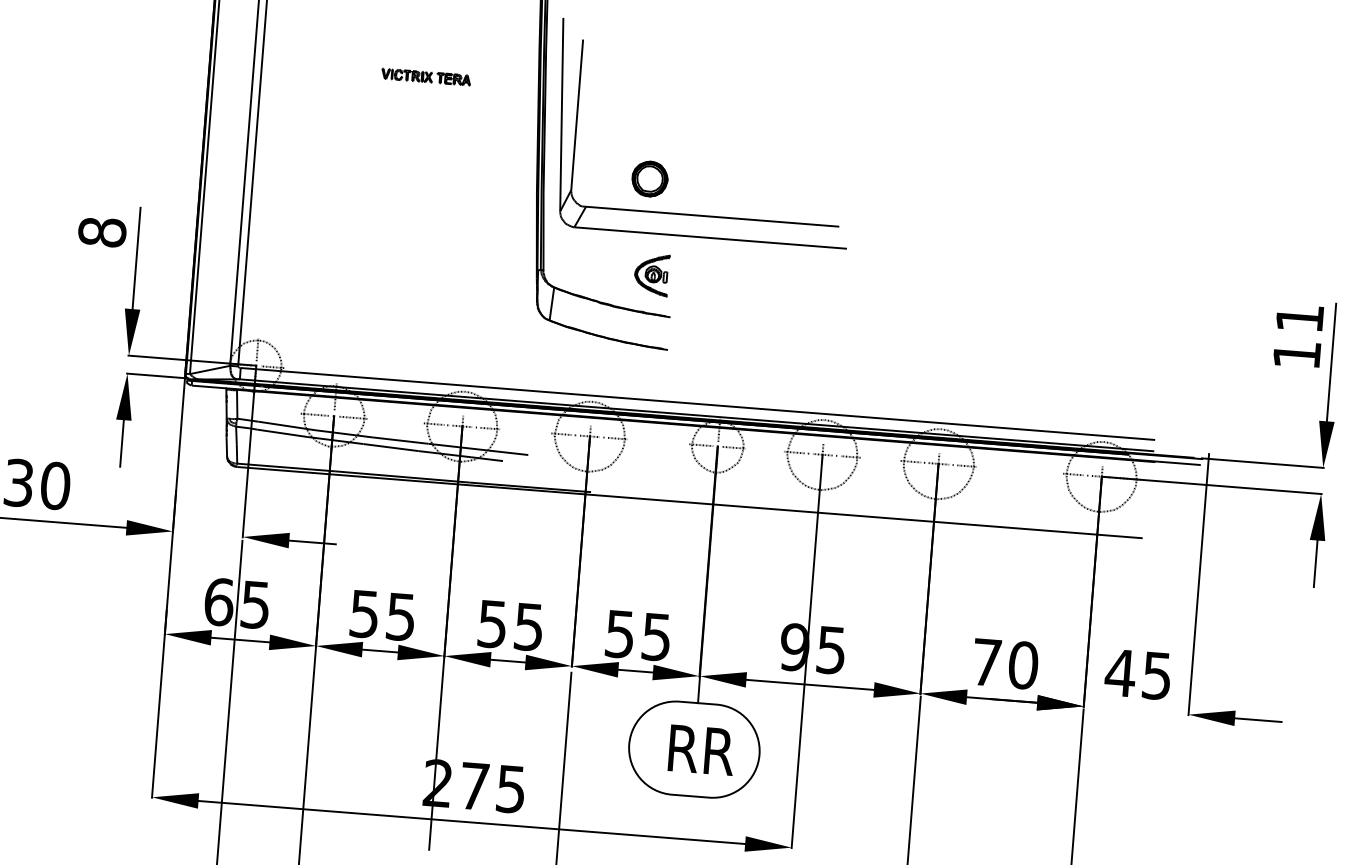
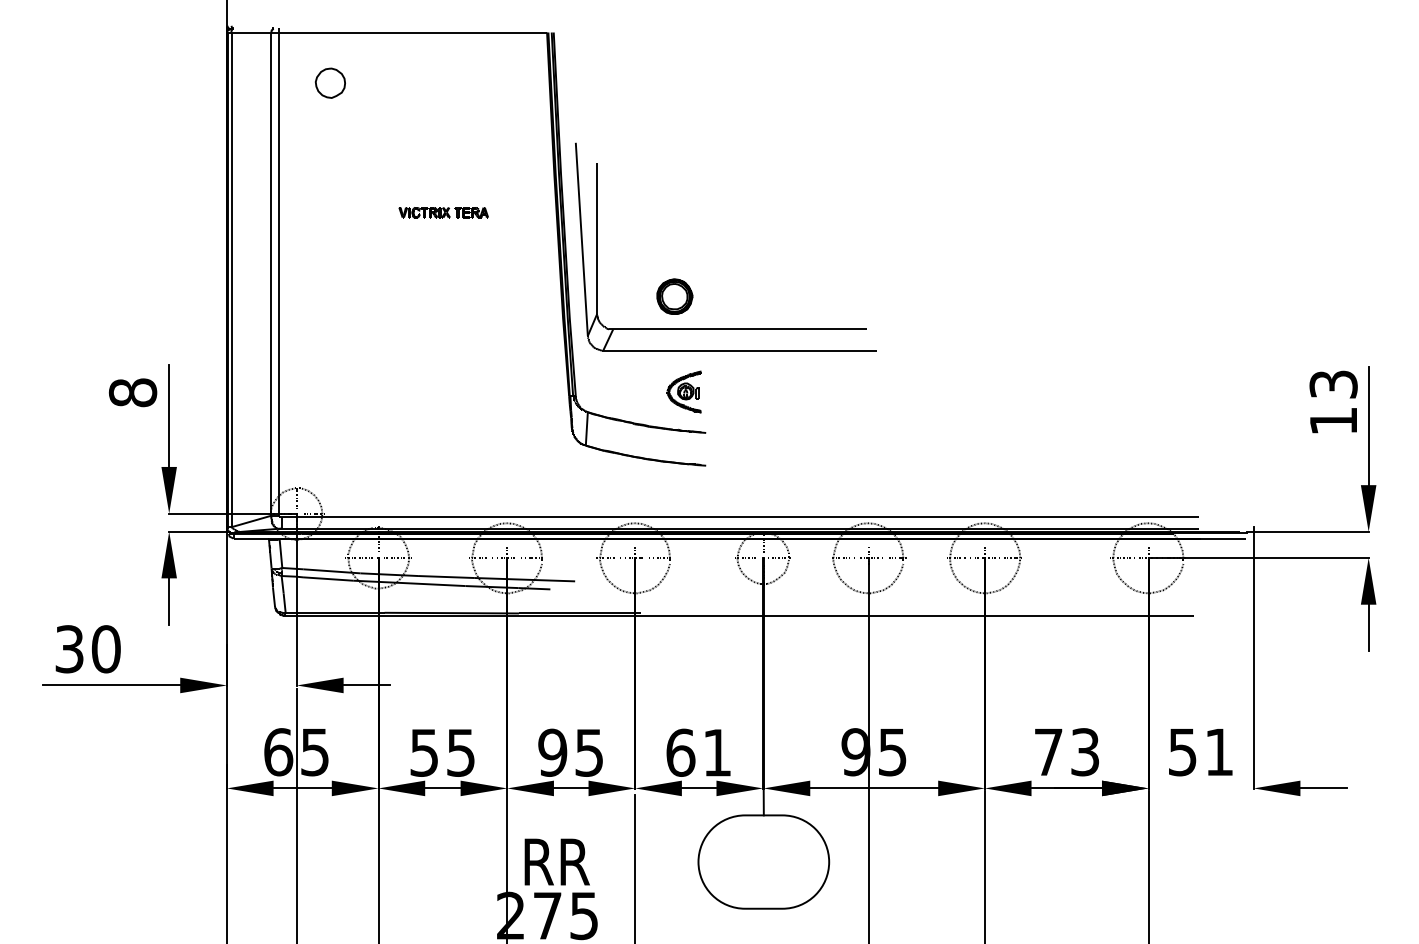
text: (1299, 318) -> (1333, 384), 11 -> 13
text: (492, 623) -> (552, 752), 55 -> 95
text: (637, 635) -> (698, 752), 55 -> 61
text: (1022, 665) -> (1084, 752), 70 -> 73
text: (1137, 674) -> (1199, 752), 45 -> 51
text: (701, 749) -> (556, 861), moved

